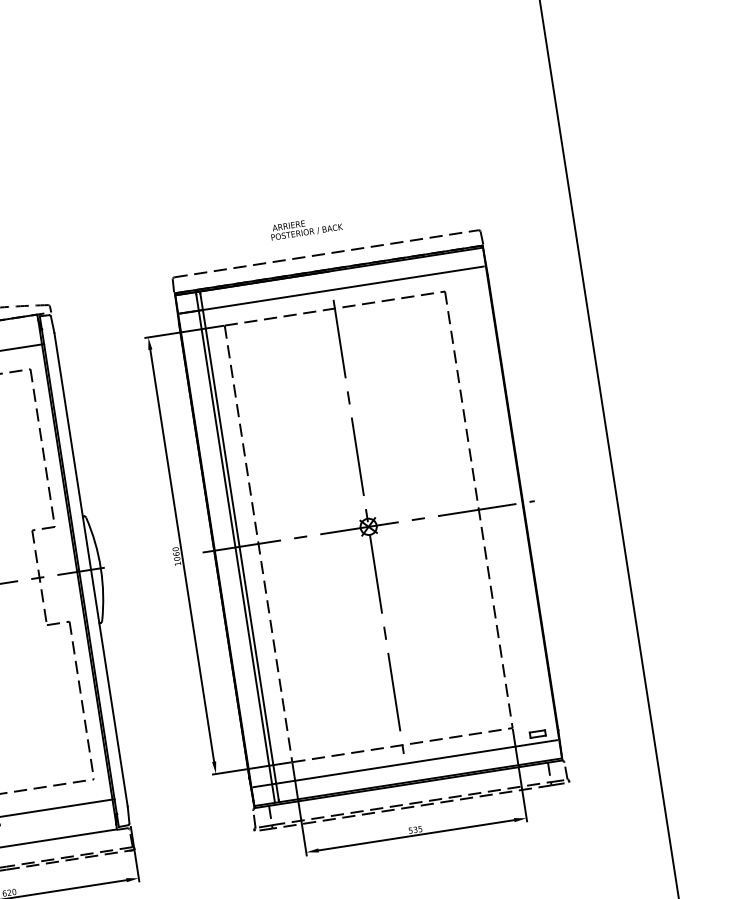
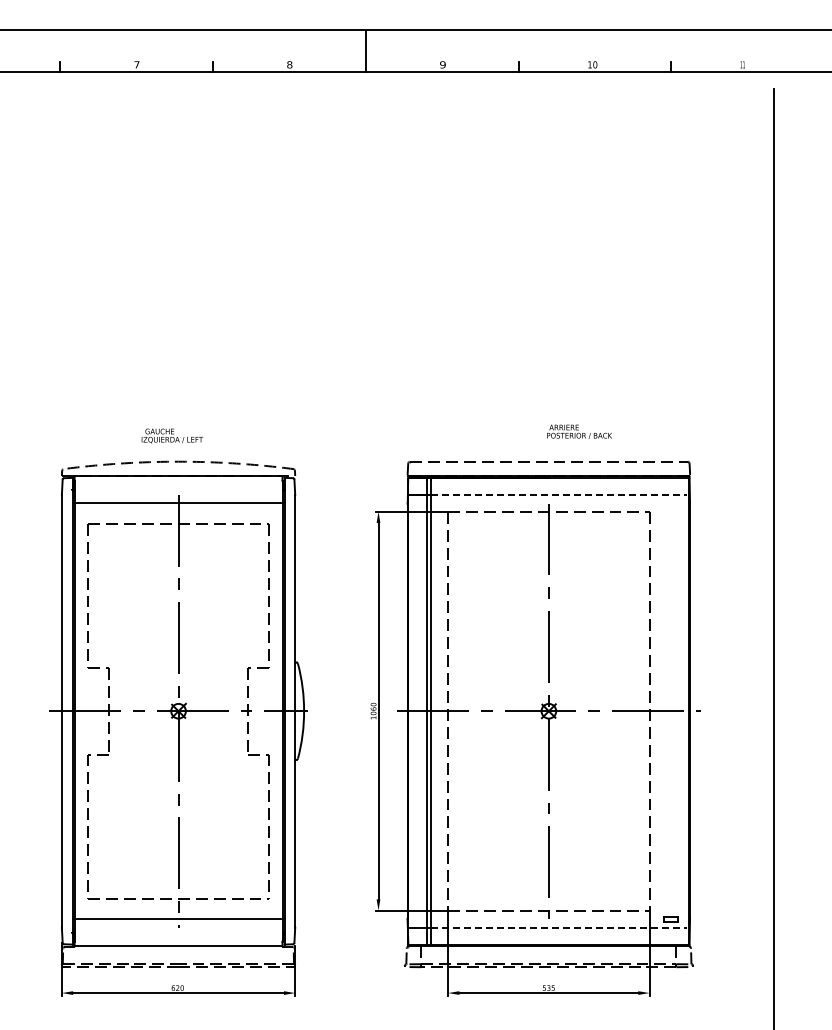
text: (306, 227) -> (579, 431), moved
line: (343, 287) -> (559, 494), solid -> dashed
line: (416, 761) -> (559, 927), solid -> dashed

